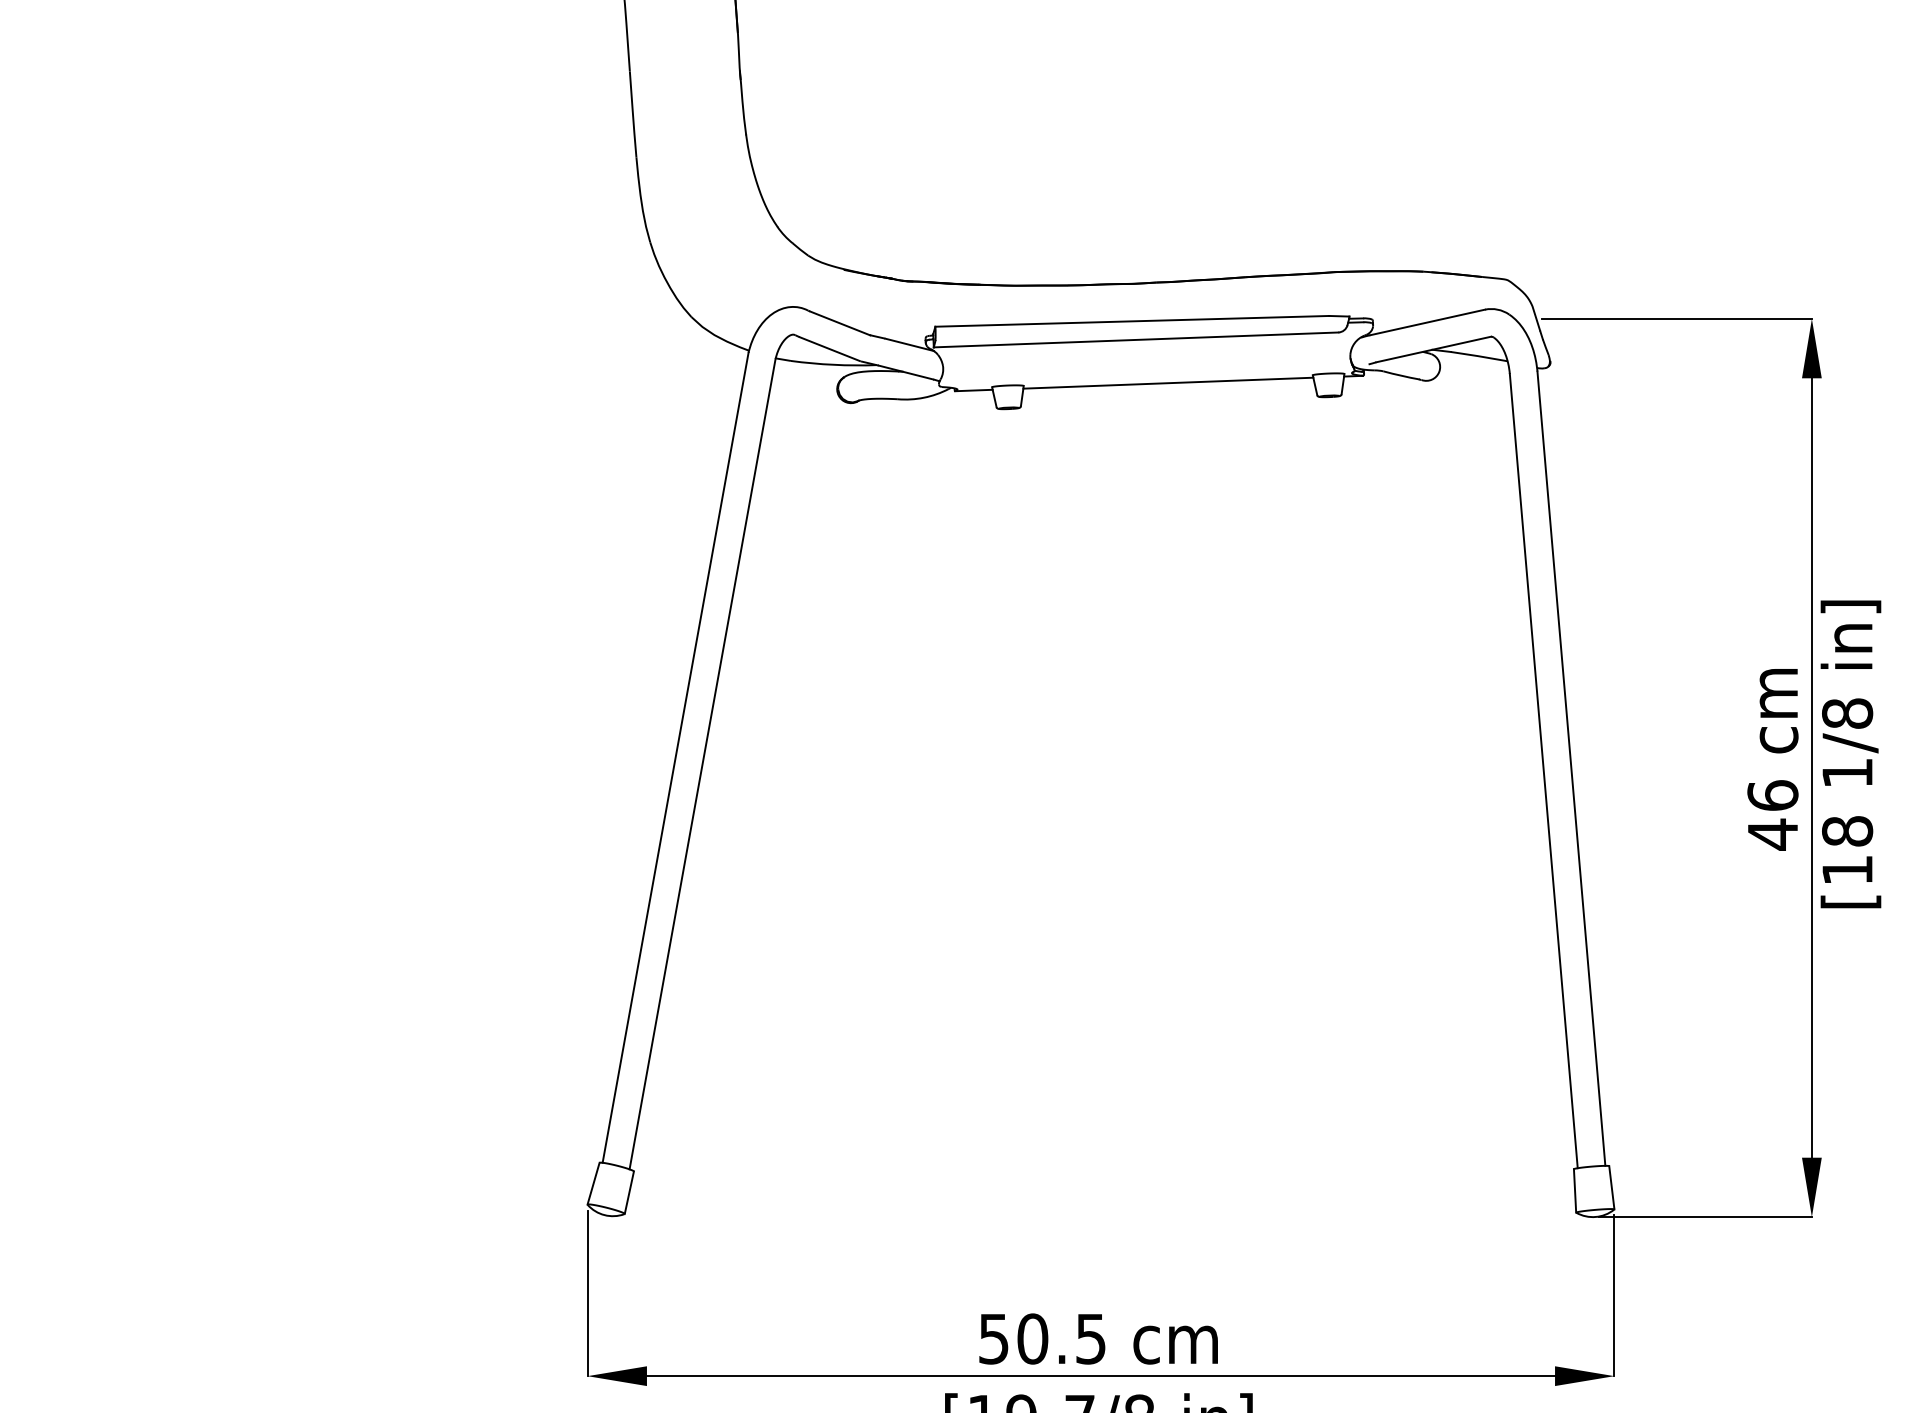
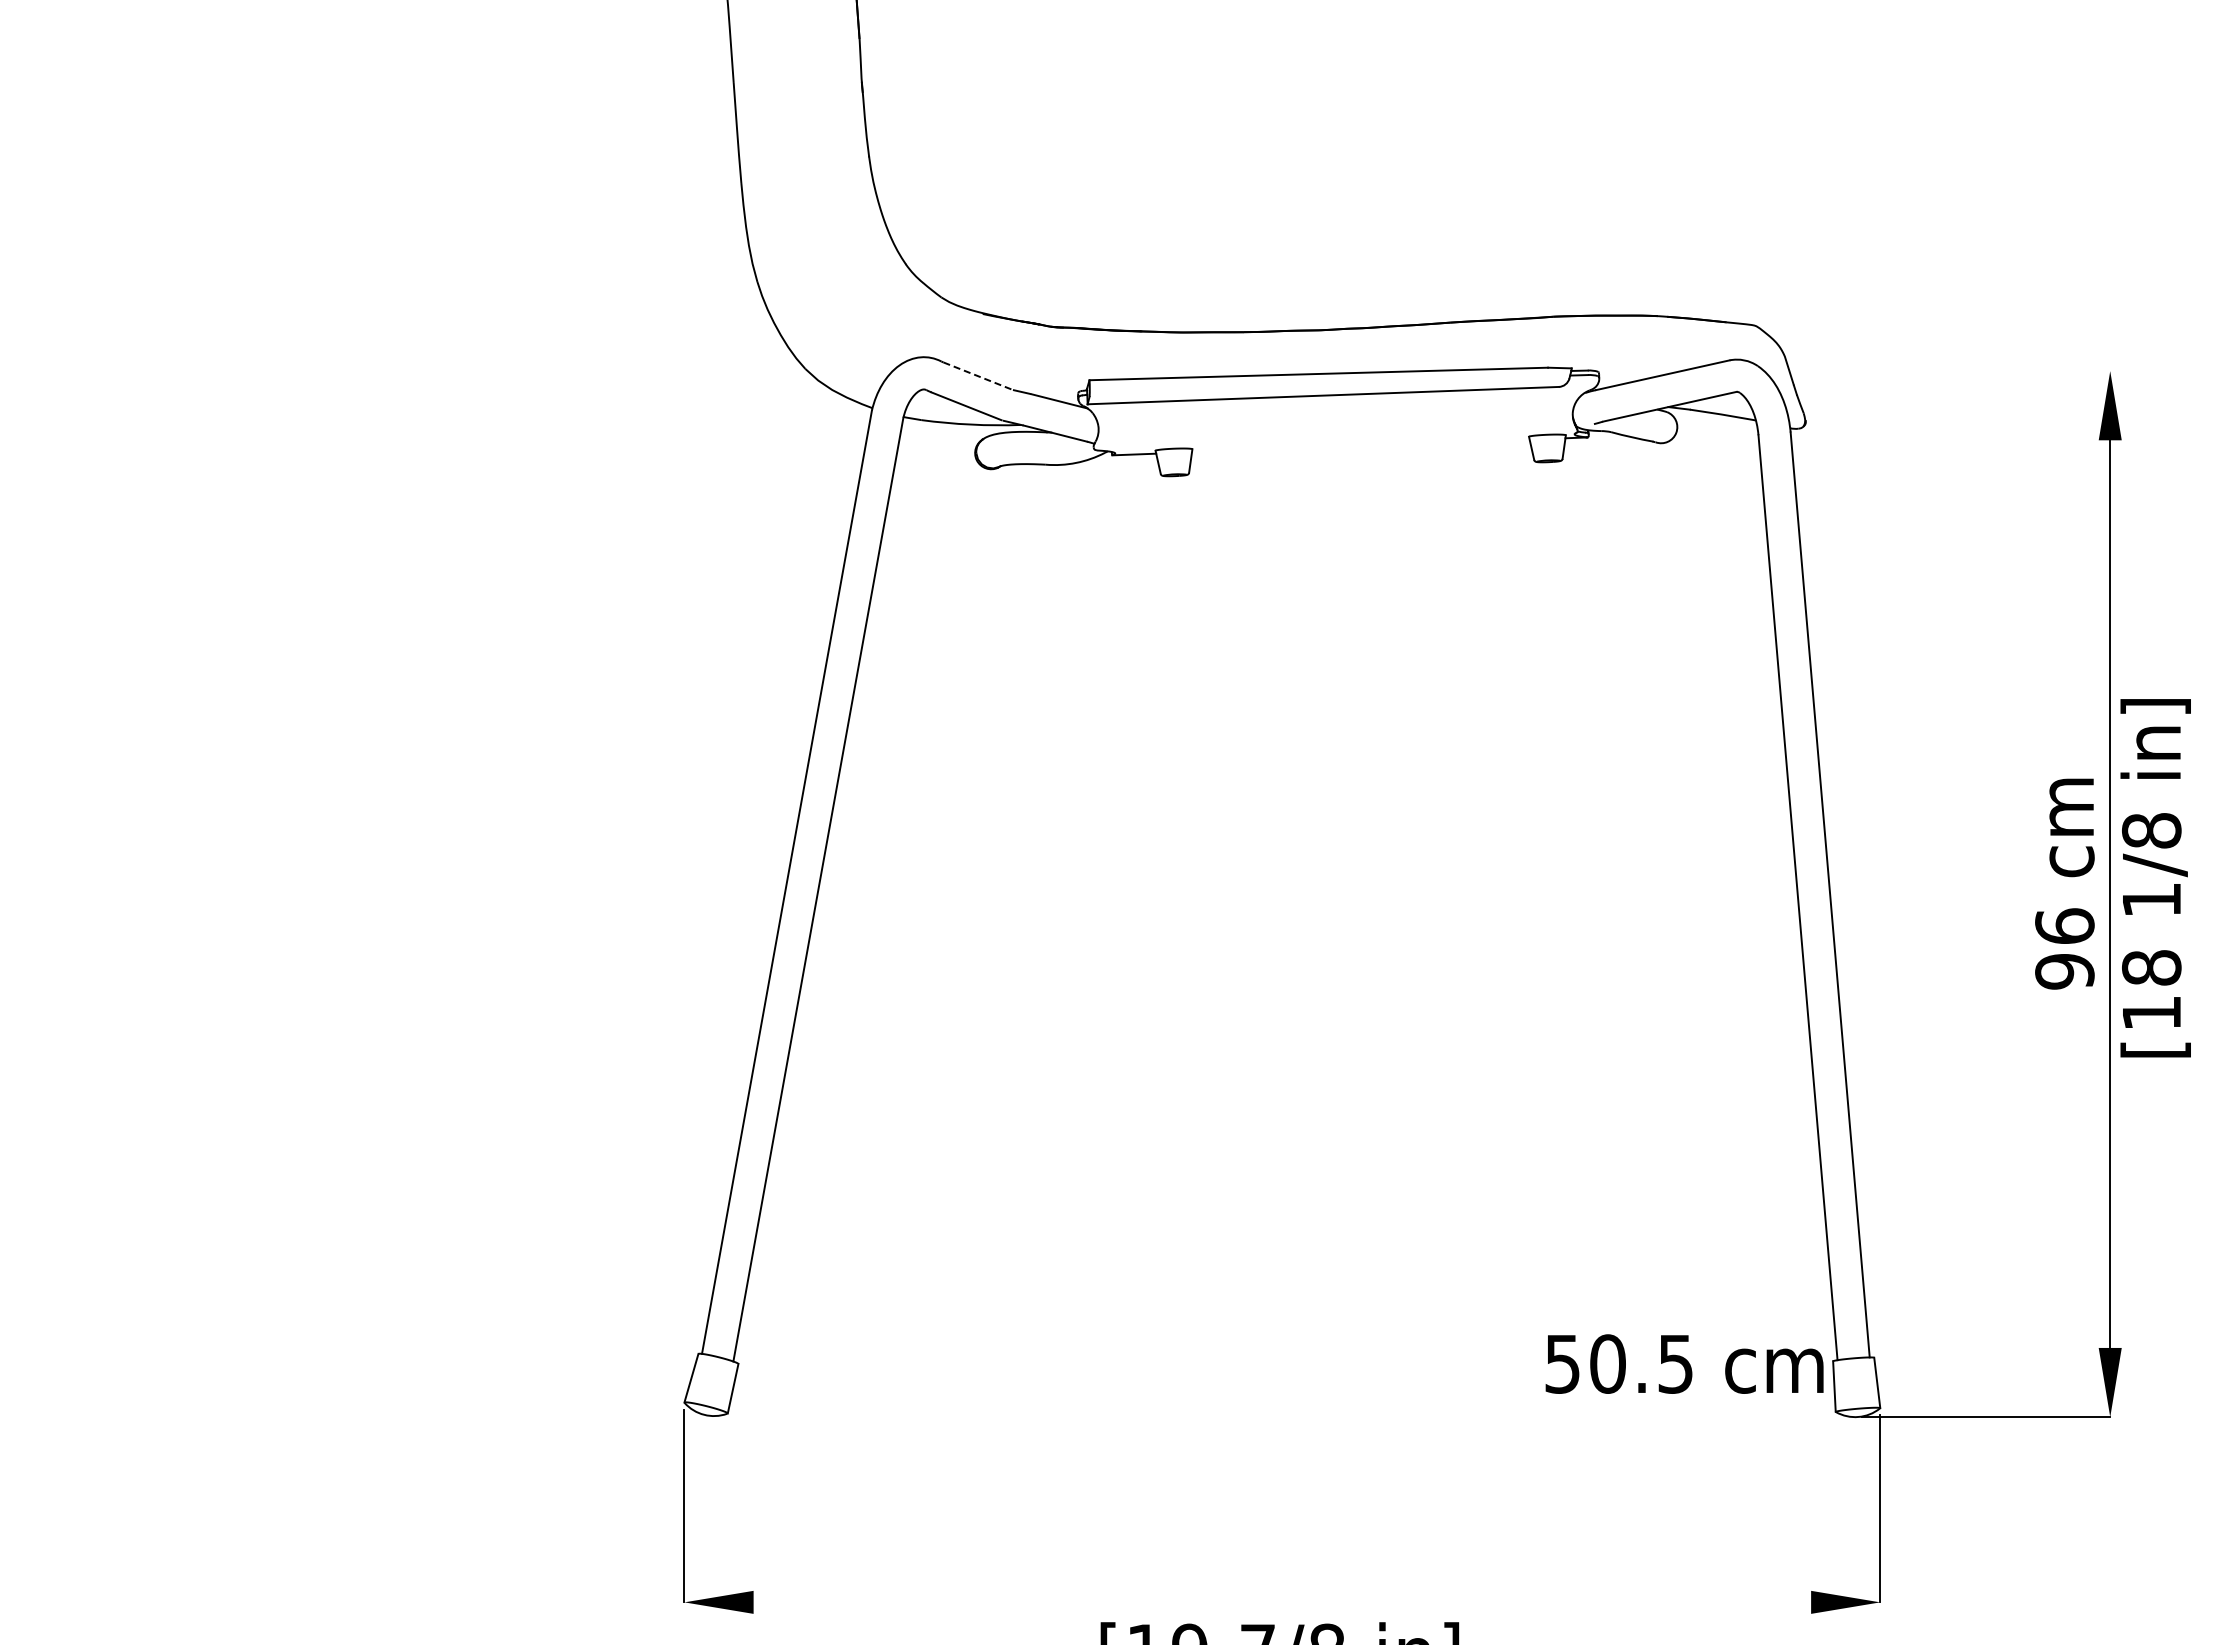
line: (1677, 319) -> (1953, 371), removed
line: (840, 323) -> (978, 376), solid -> dashed
line: (1168, 382) -> (1360, 445), removed
text: (1772, 834) -> (2064, 971), 46 -> 96
text: (1098, 1338) -> (1684, 1363), moved
line: (1101, 1376) -> (1282, 1602), removed

